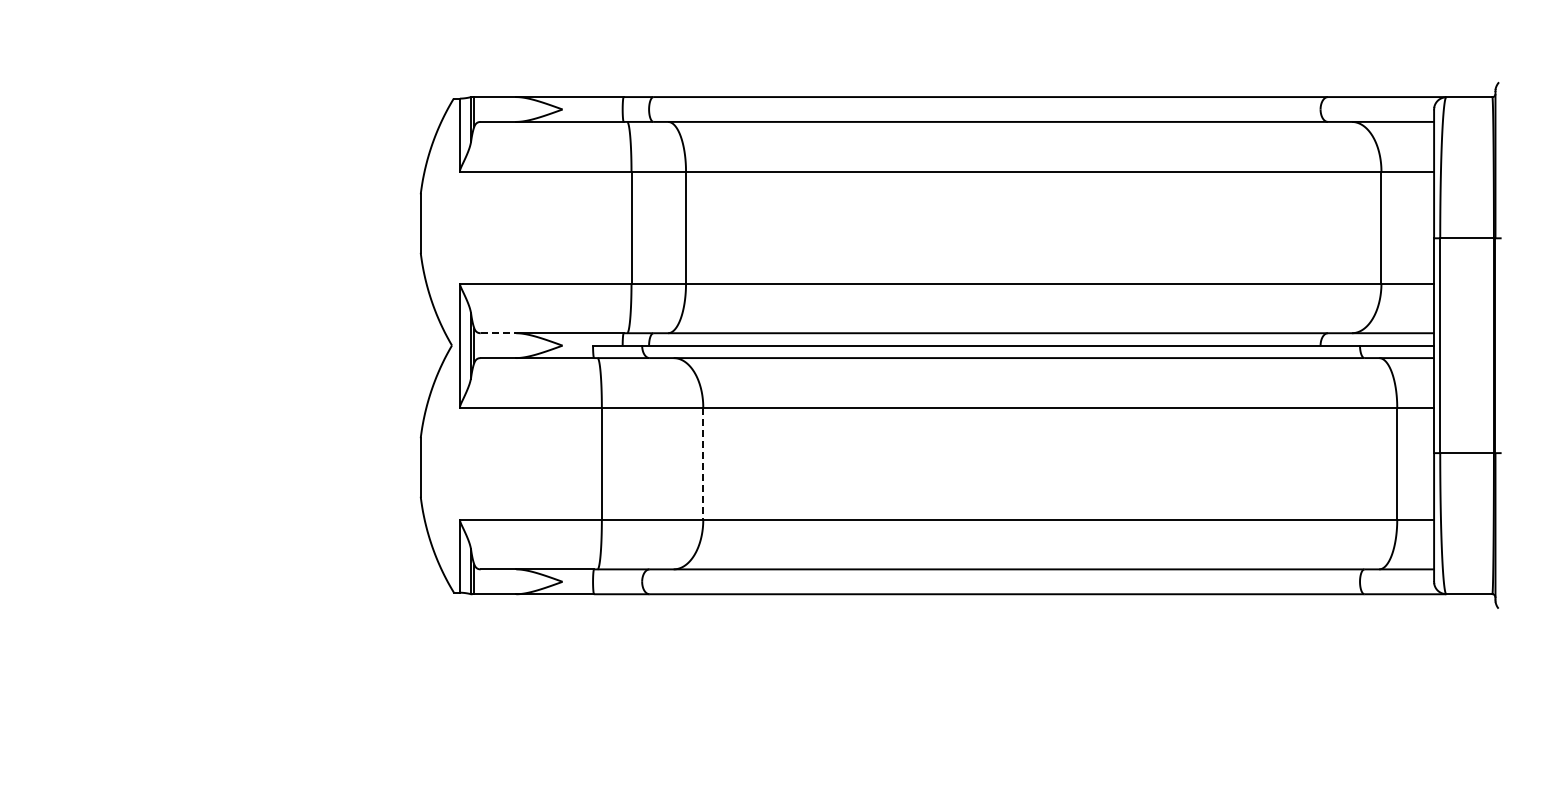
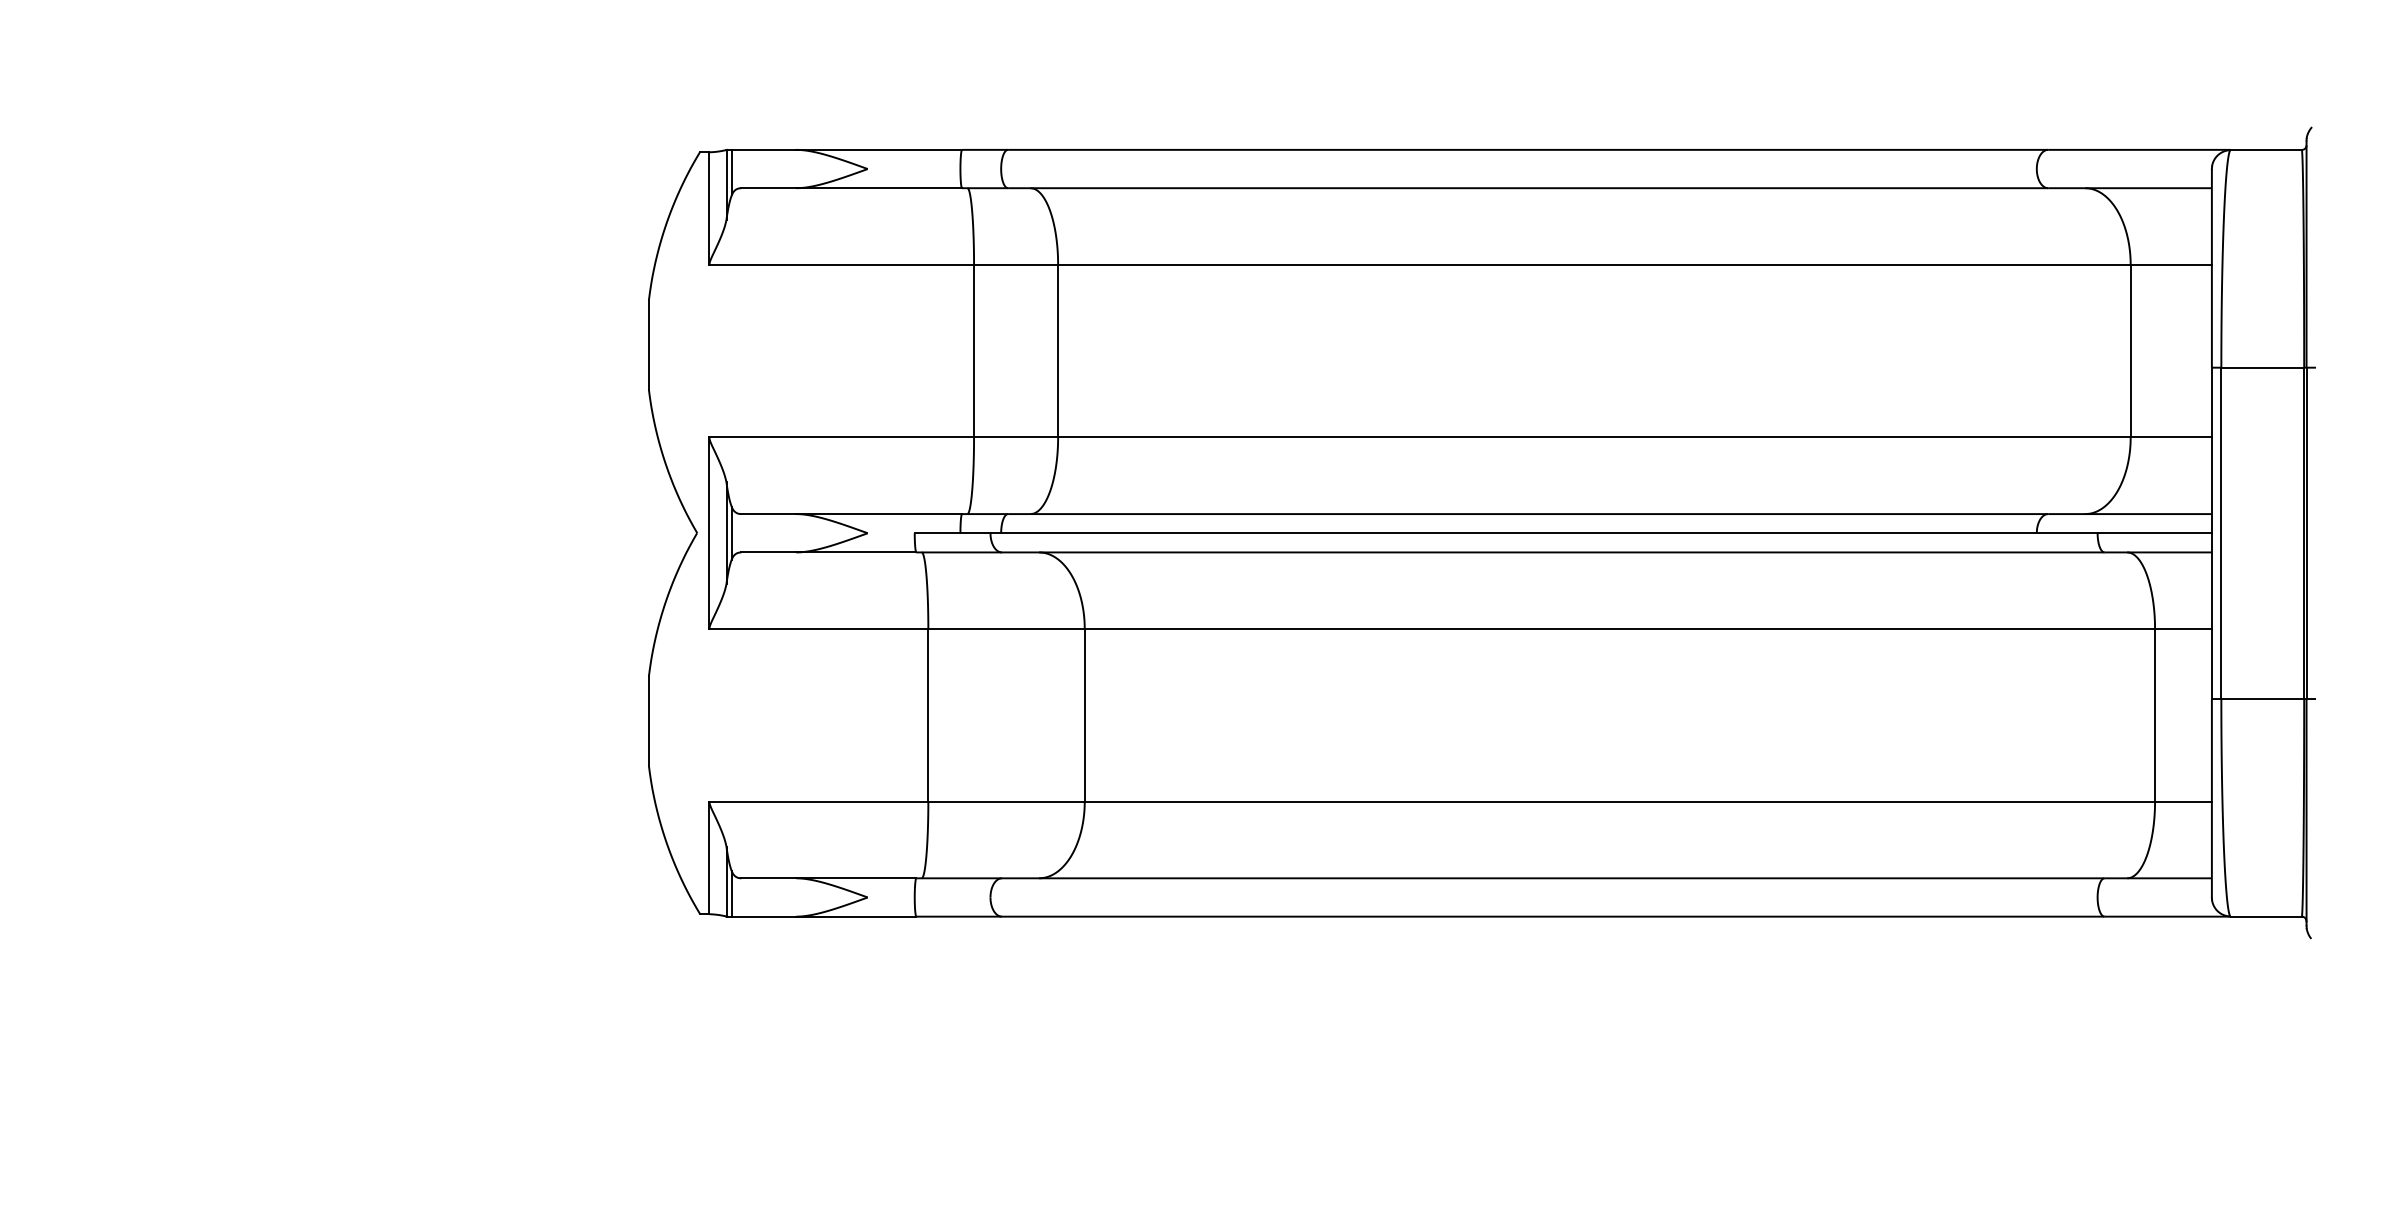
line: (498, 333) -> (768, 514), dashed -> solid
line: (703, 463) -> (1085, 715), dashed -> solid

